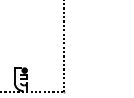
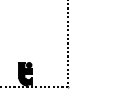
fill: (20, 79) -> (25, 74), added

